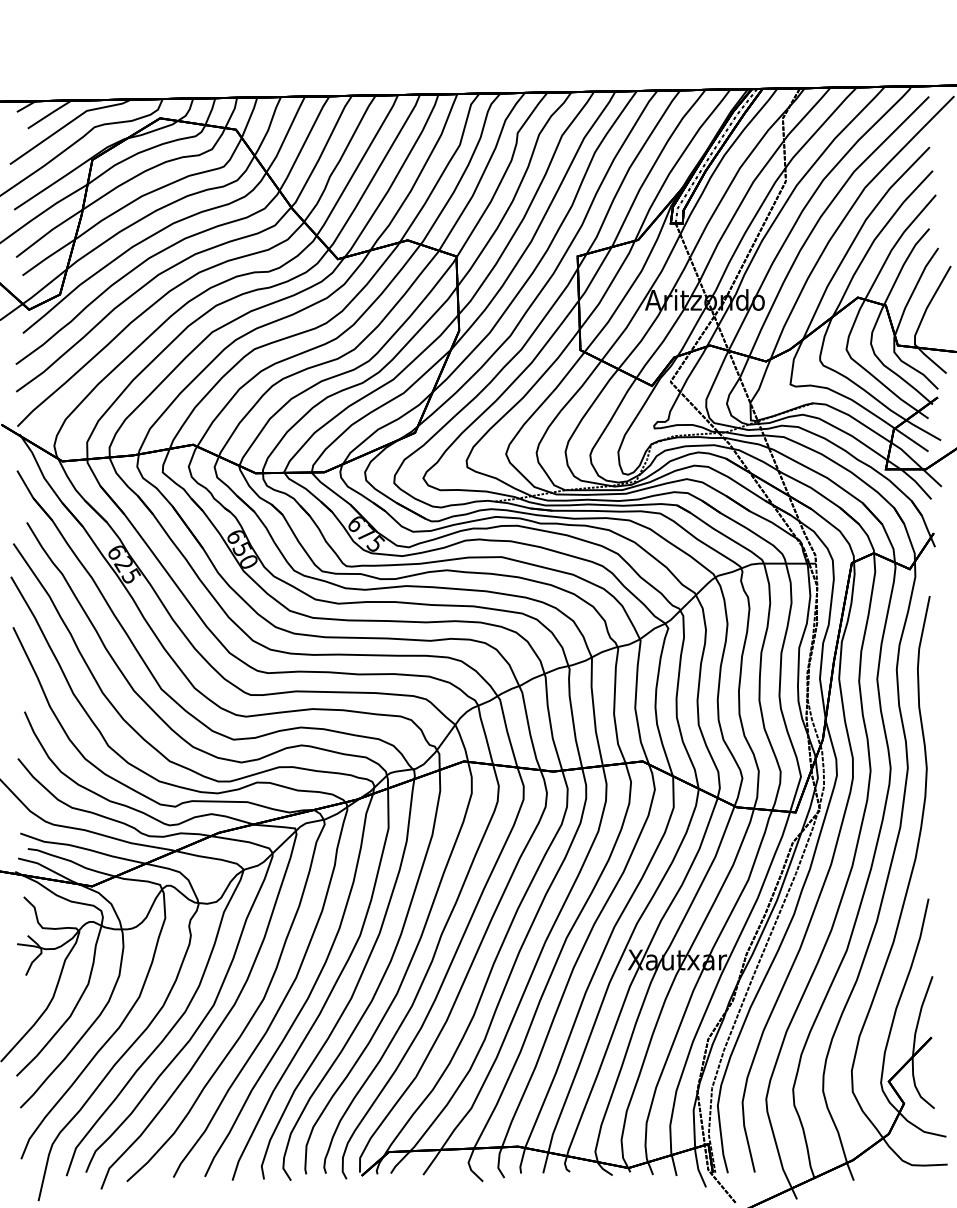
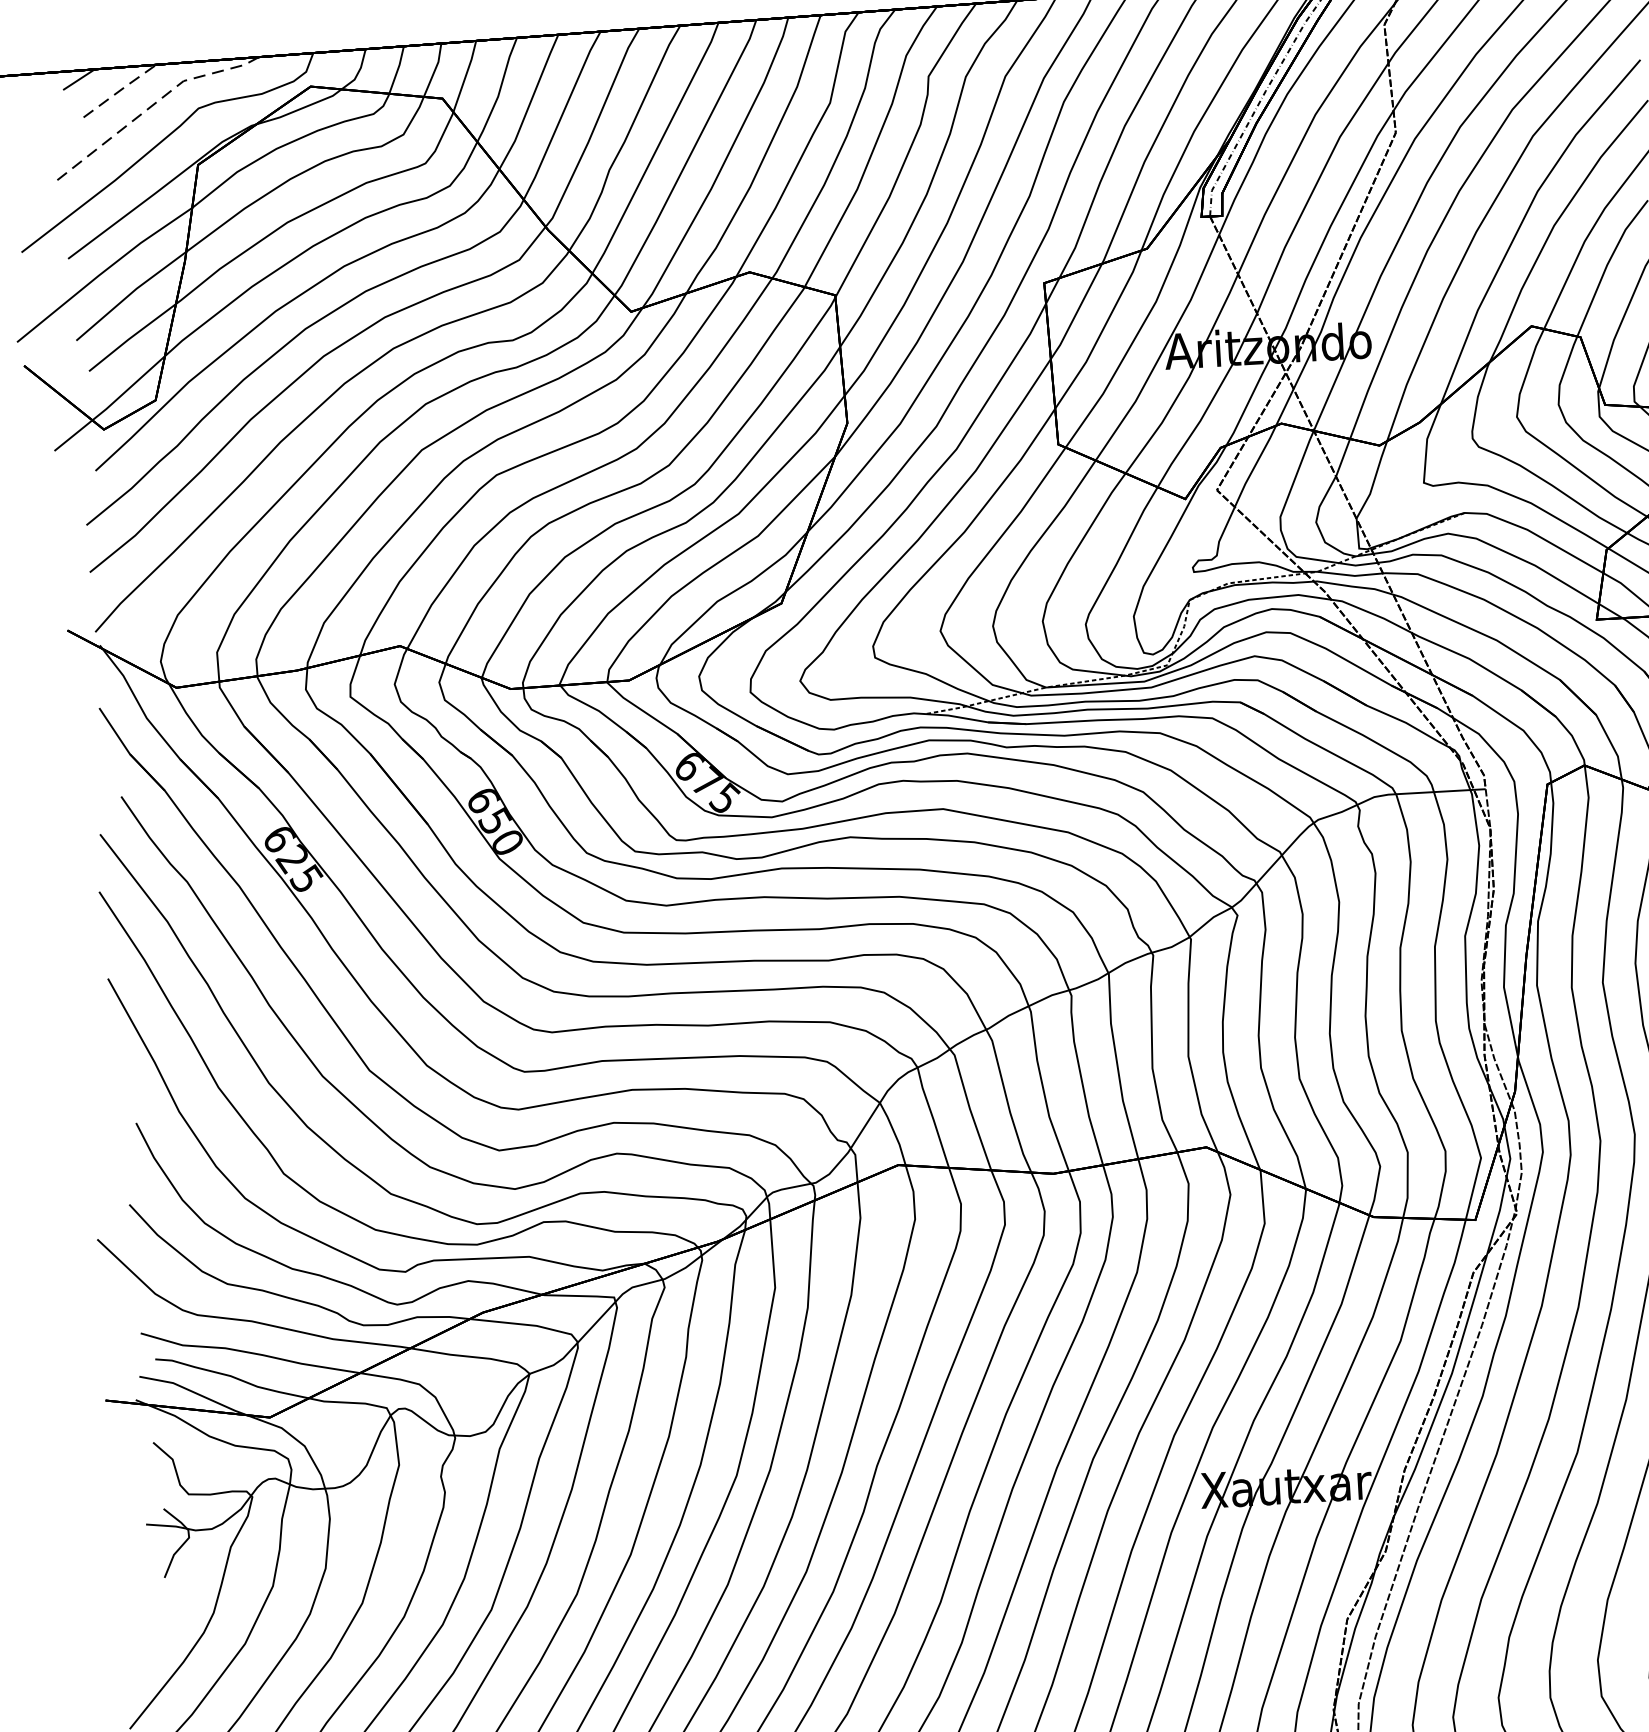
line: (50, 114) -> (121, 90), solid -> dashed
line: (68, 123) -> (153, 104), solid -> dashed

